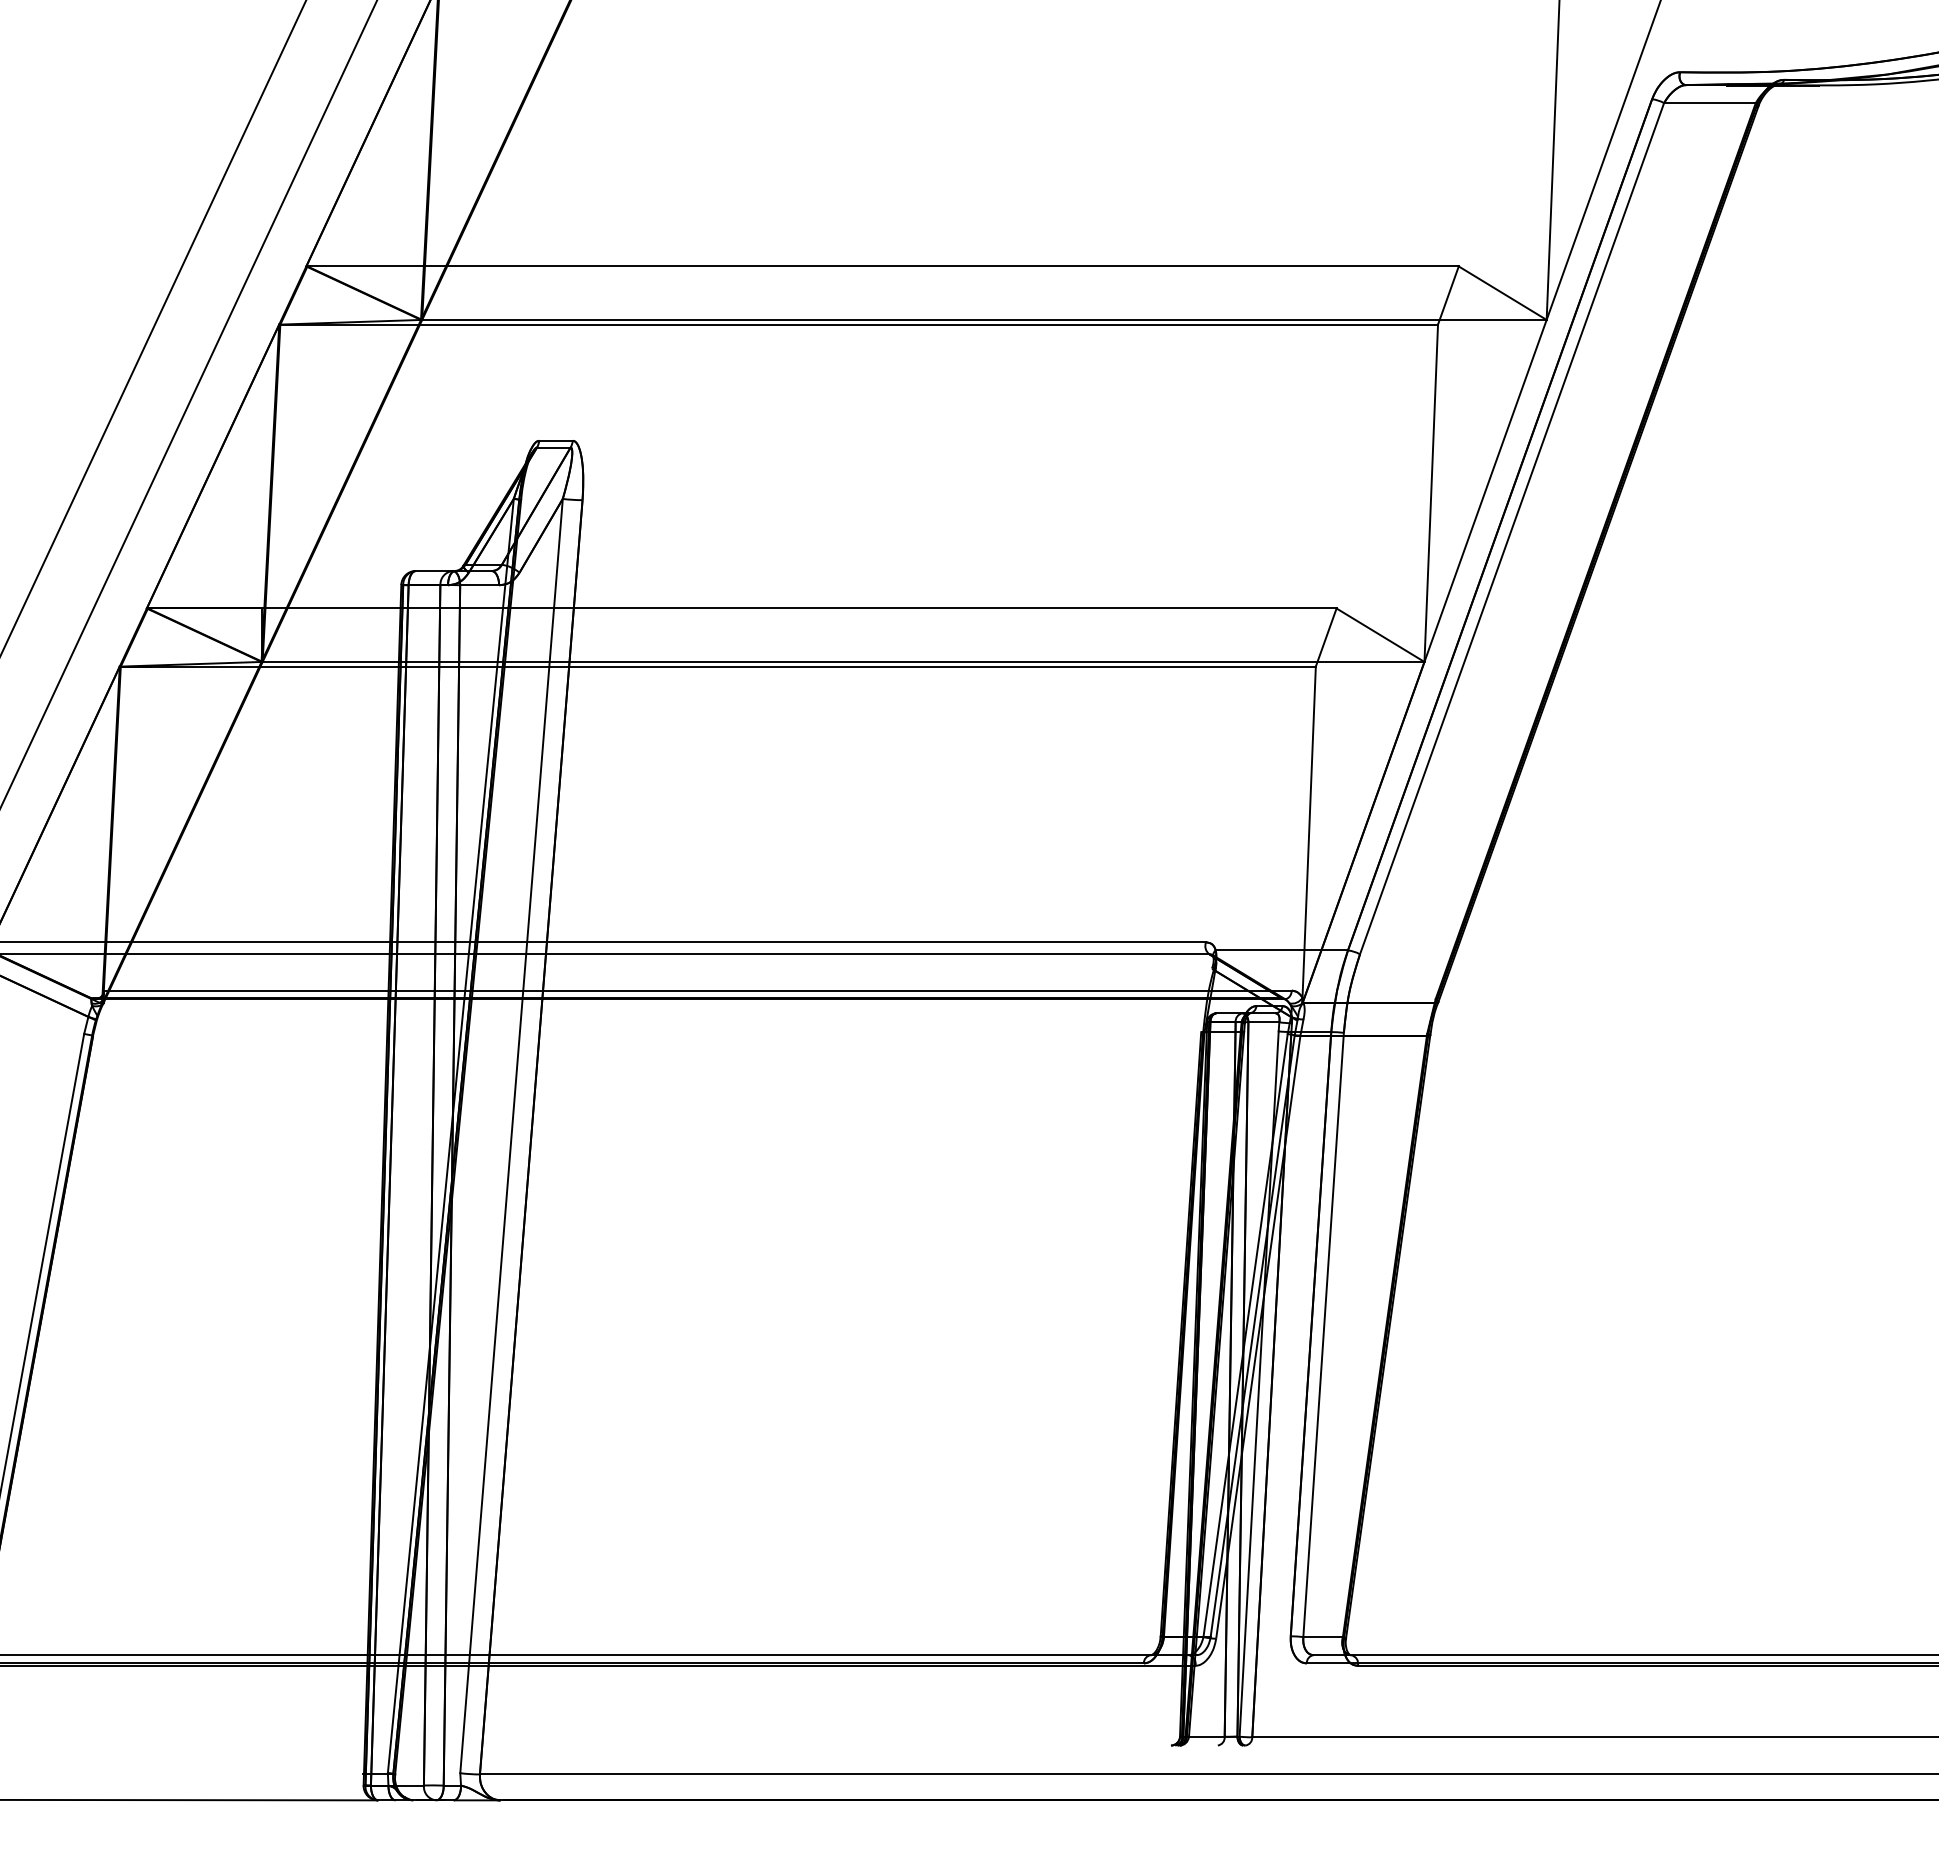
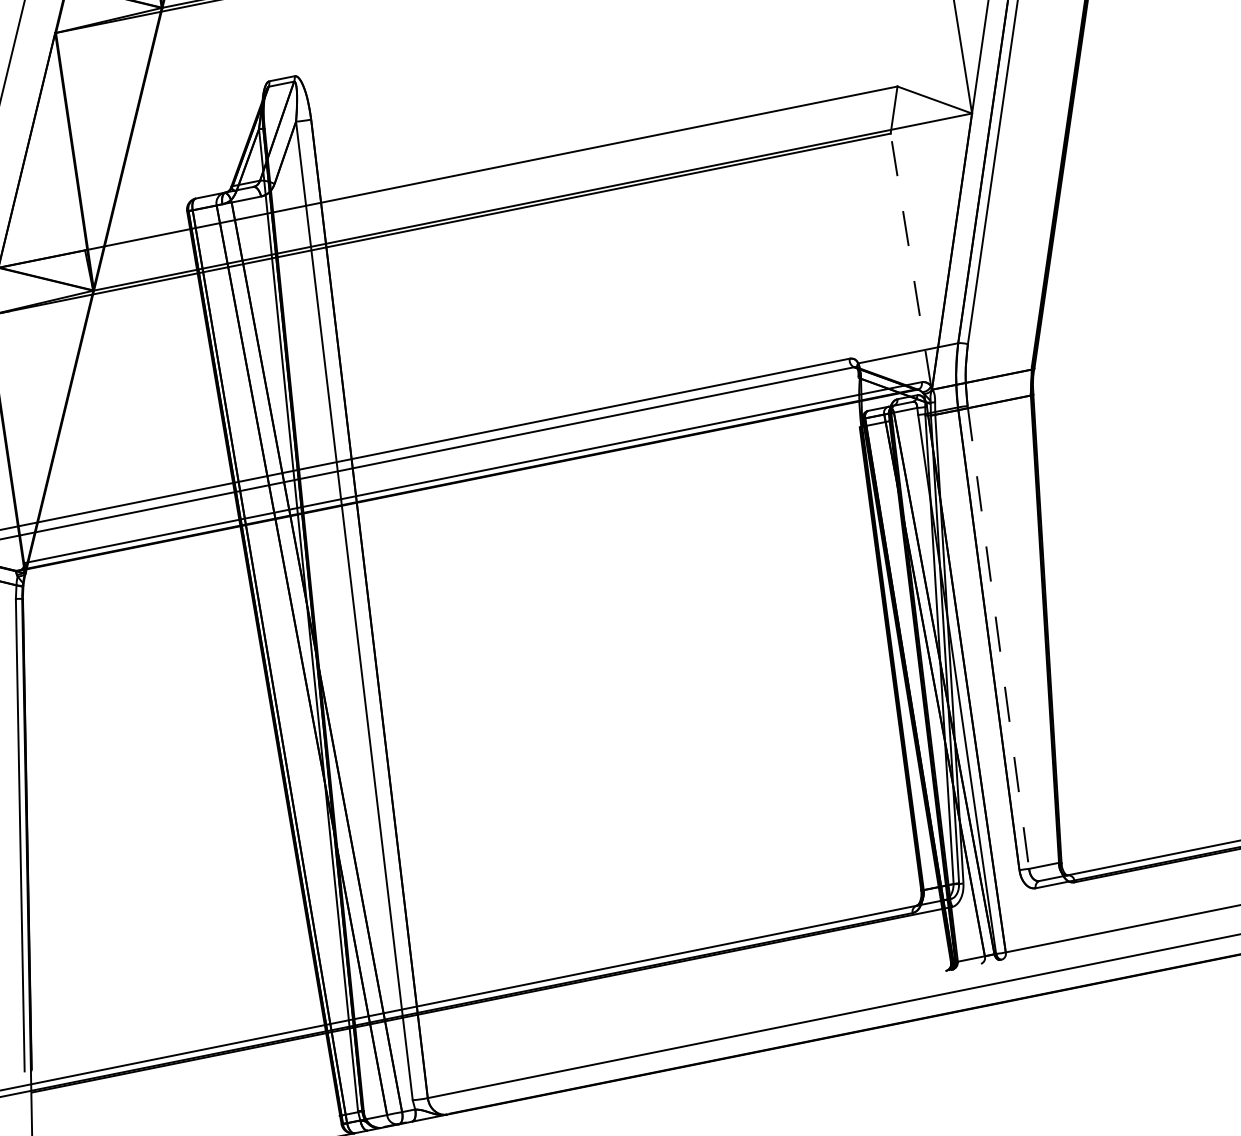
line: (1309, 832) -> (911, 259), solid -> dashed
line: (1323, 1334) -> (998, 637), solid -> dashed

